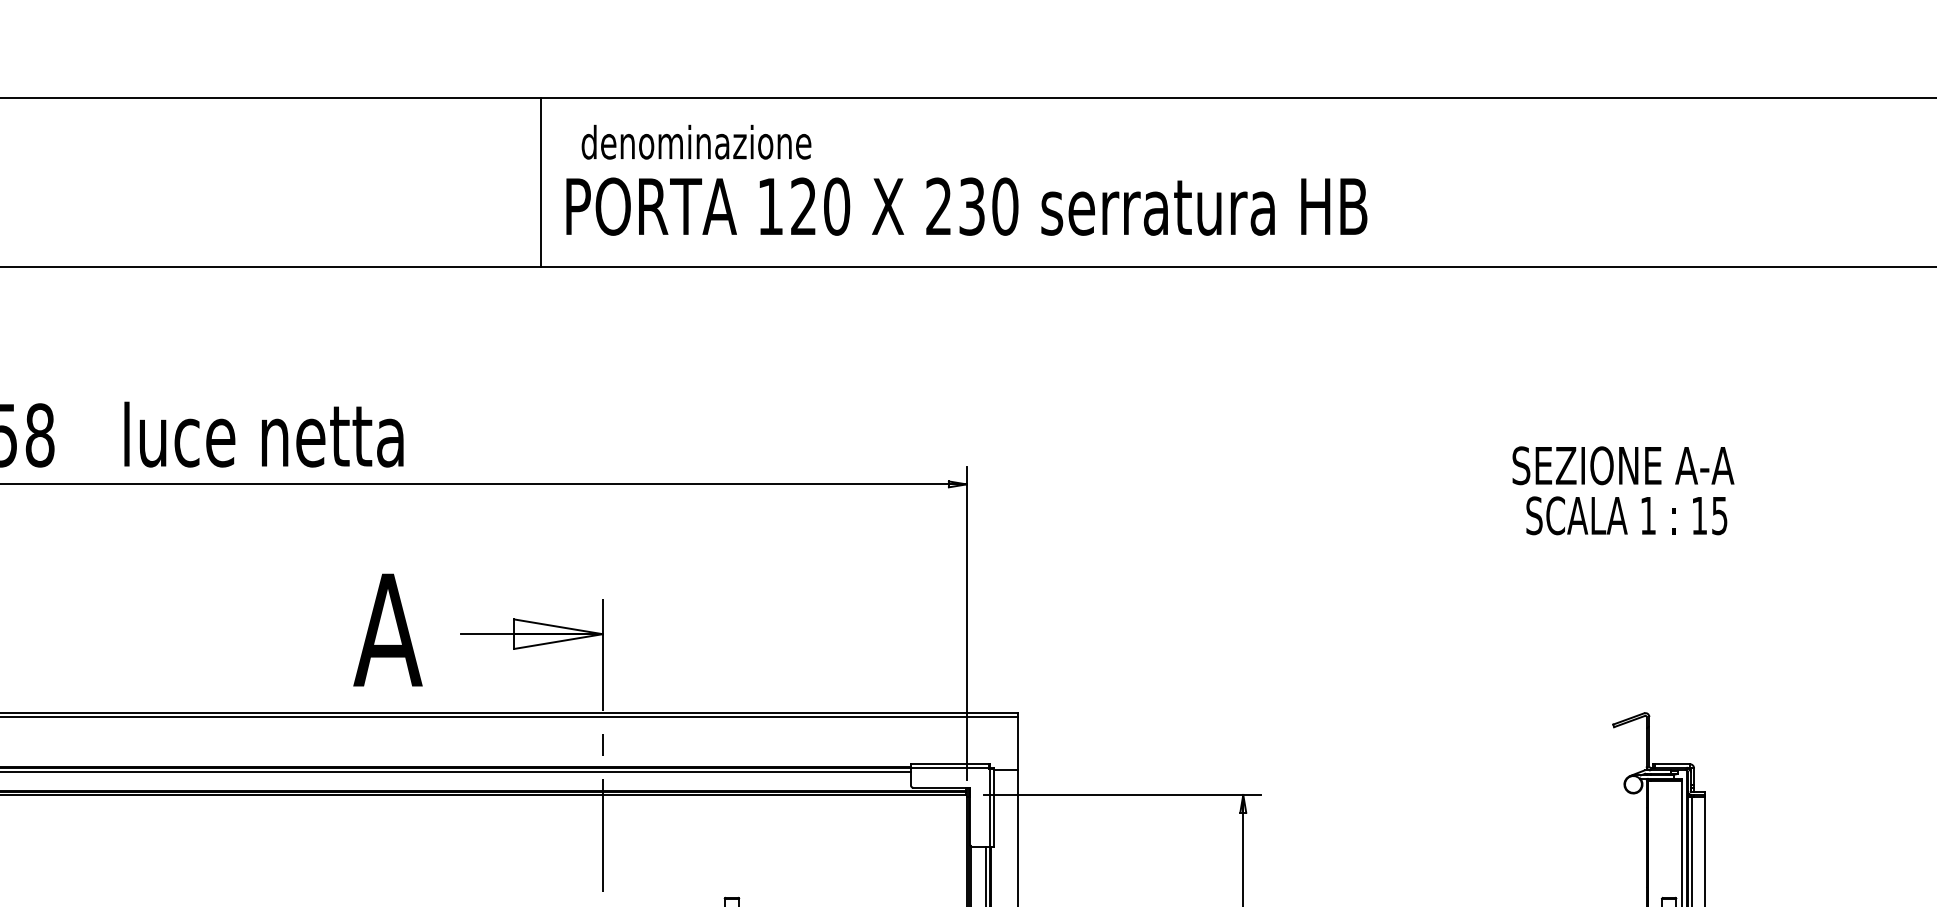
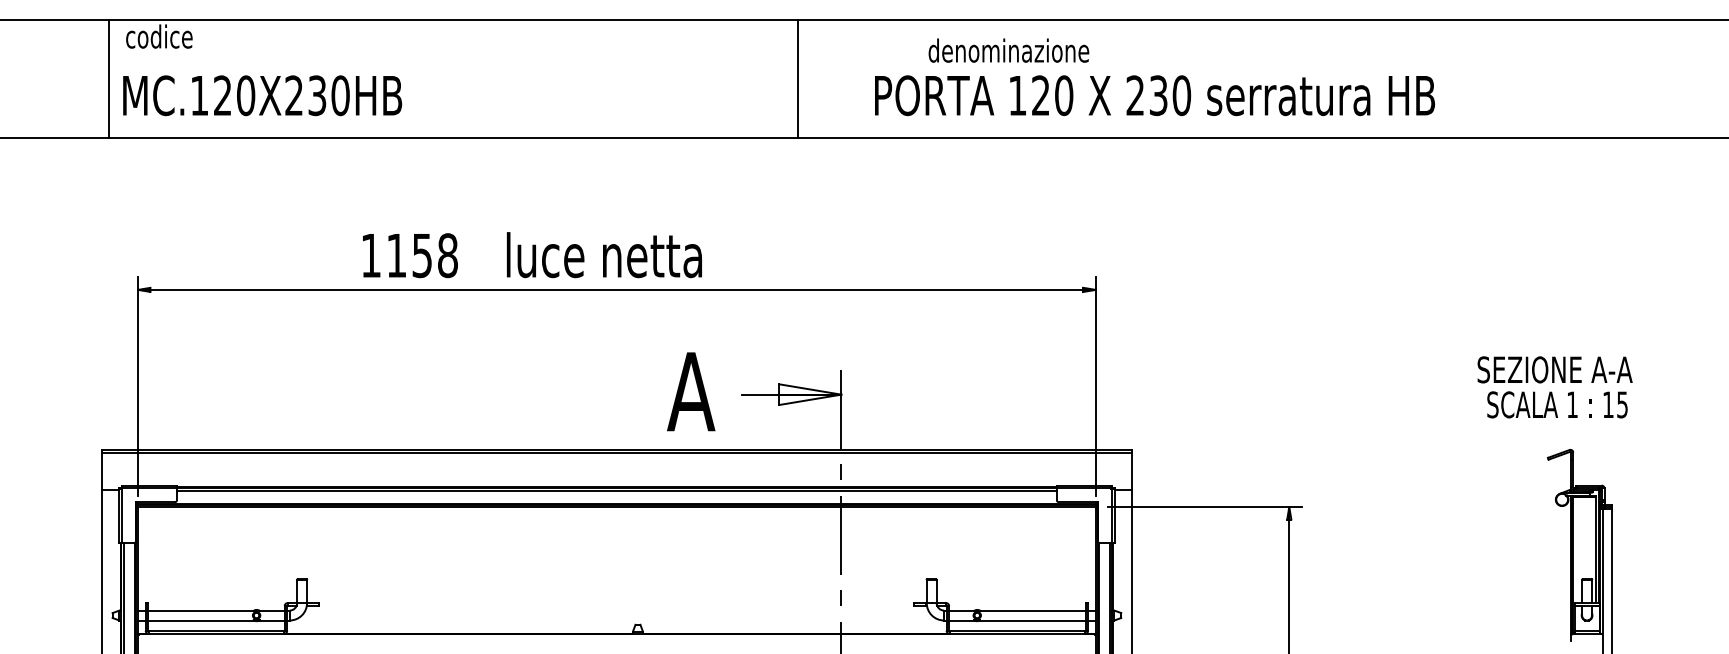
text: (695, 142) -> (1008, 50), moved
text: (966, 206) -> (1154, 95), moved
text: (1622, 490) -> (1554, 387), moved

